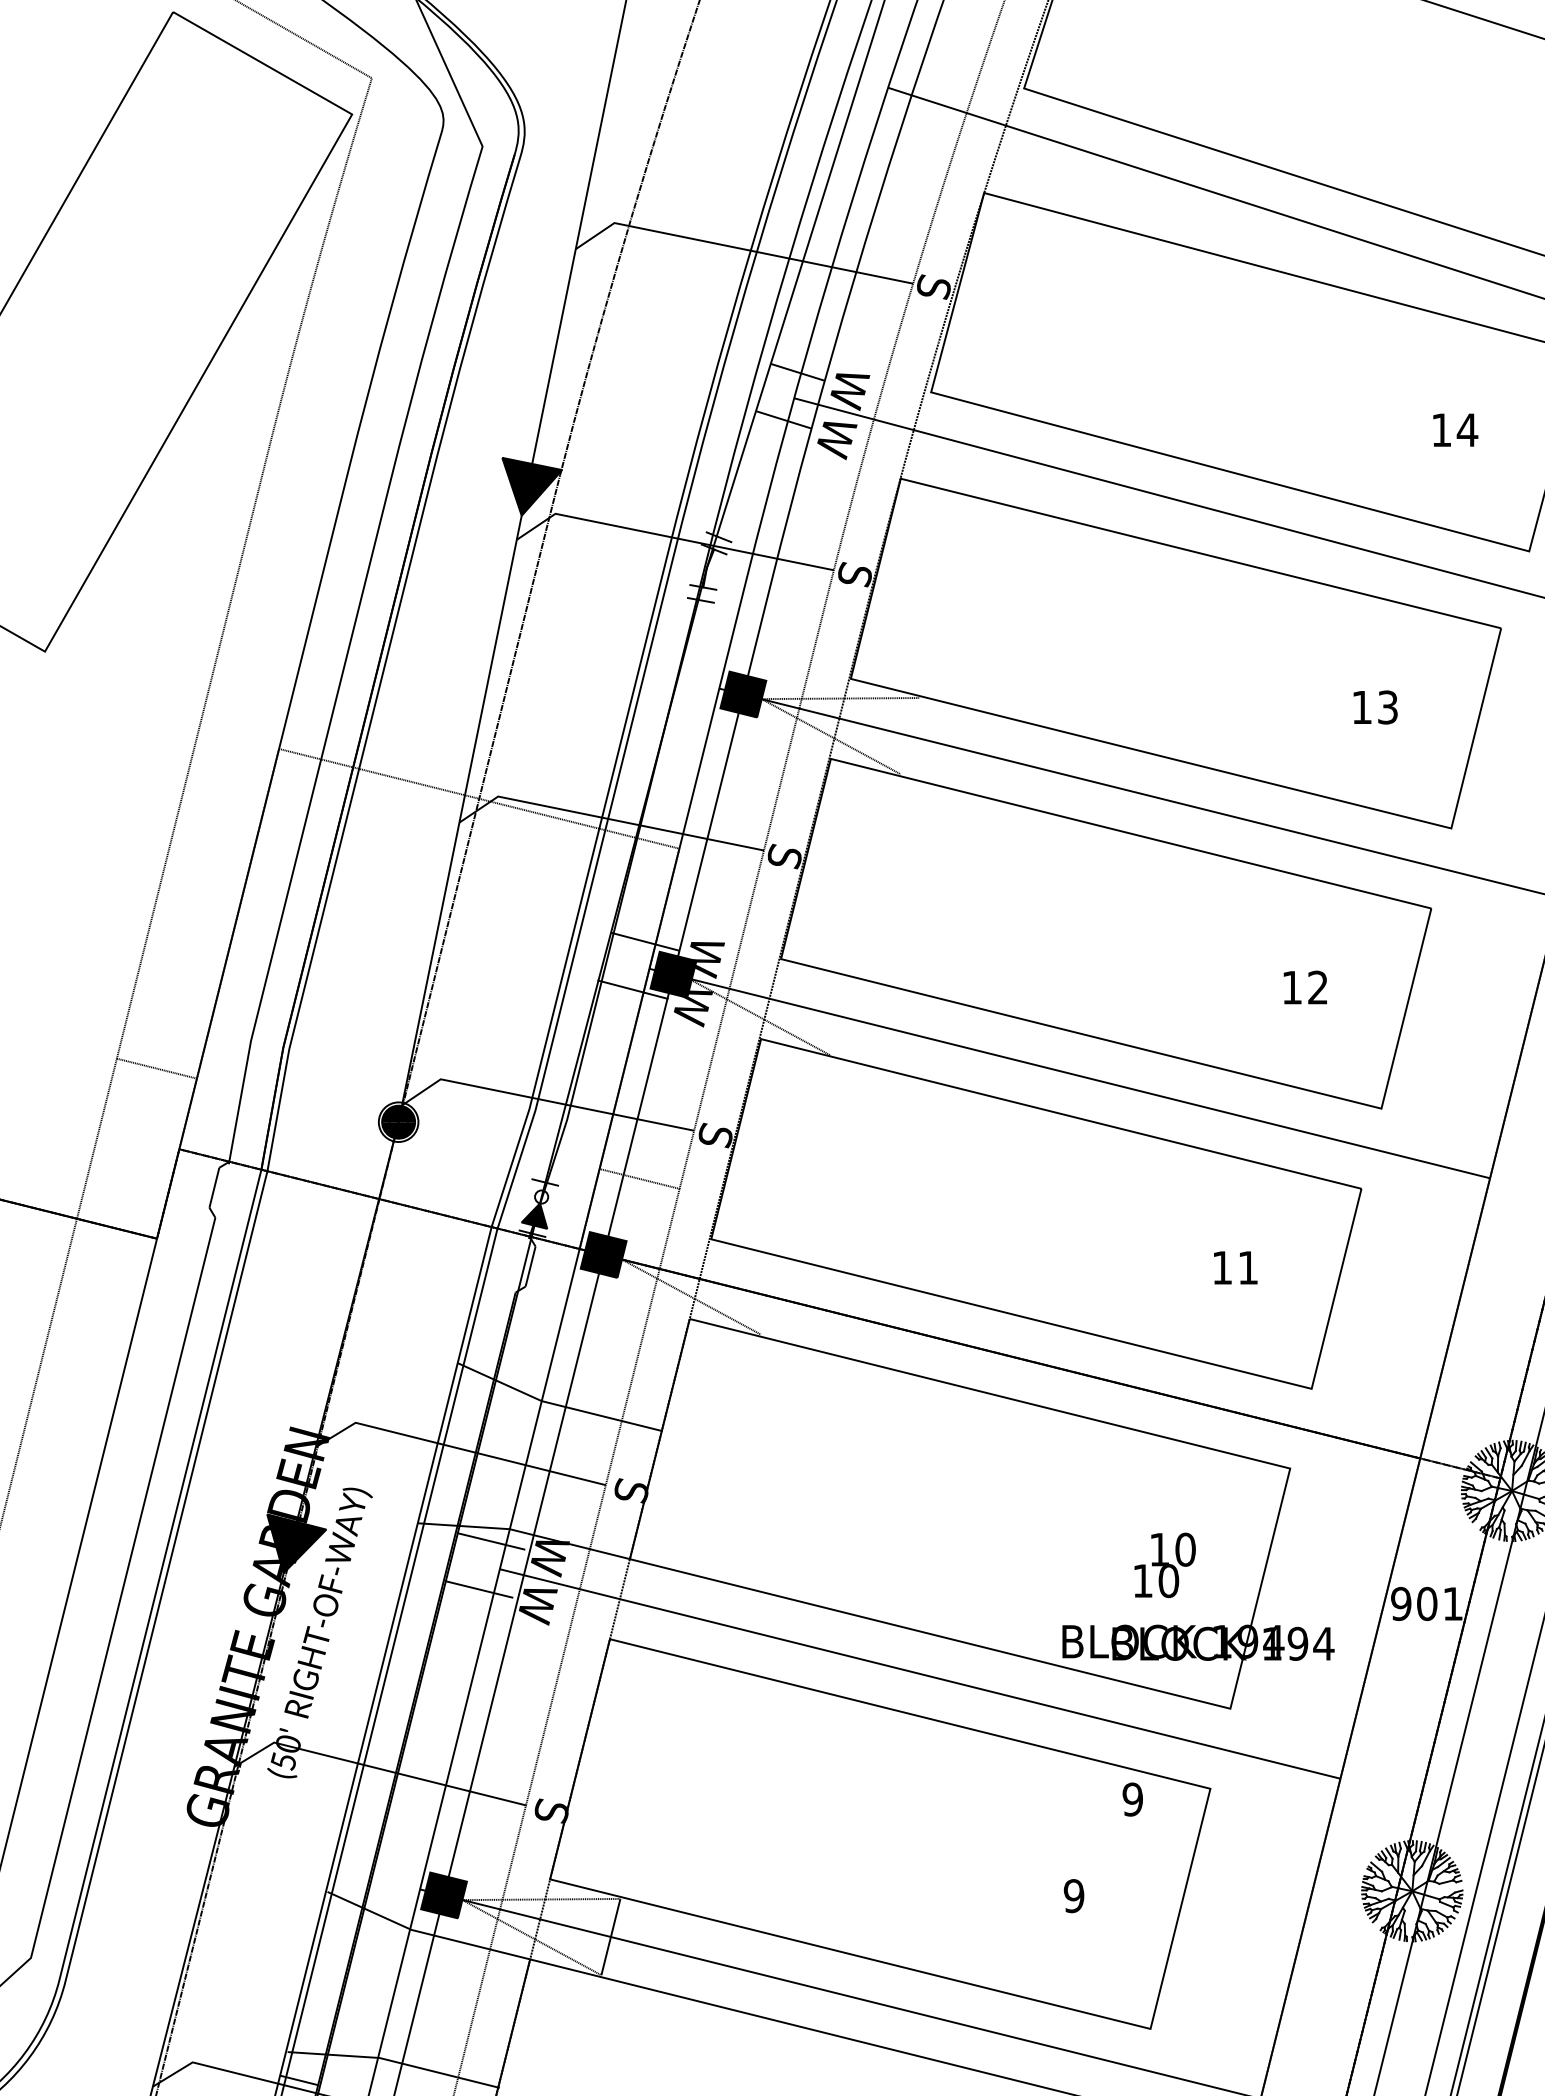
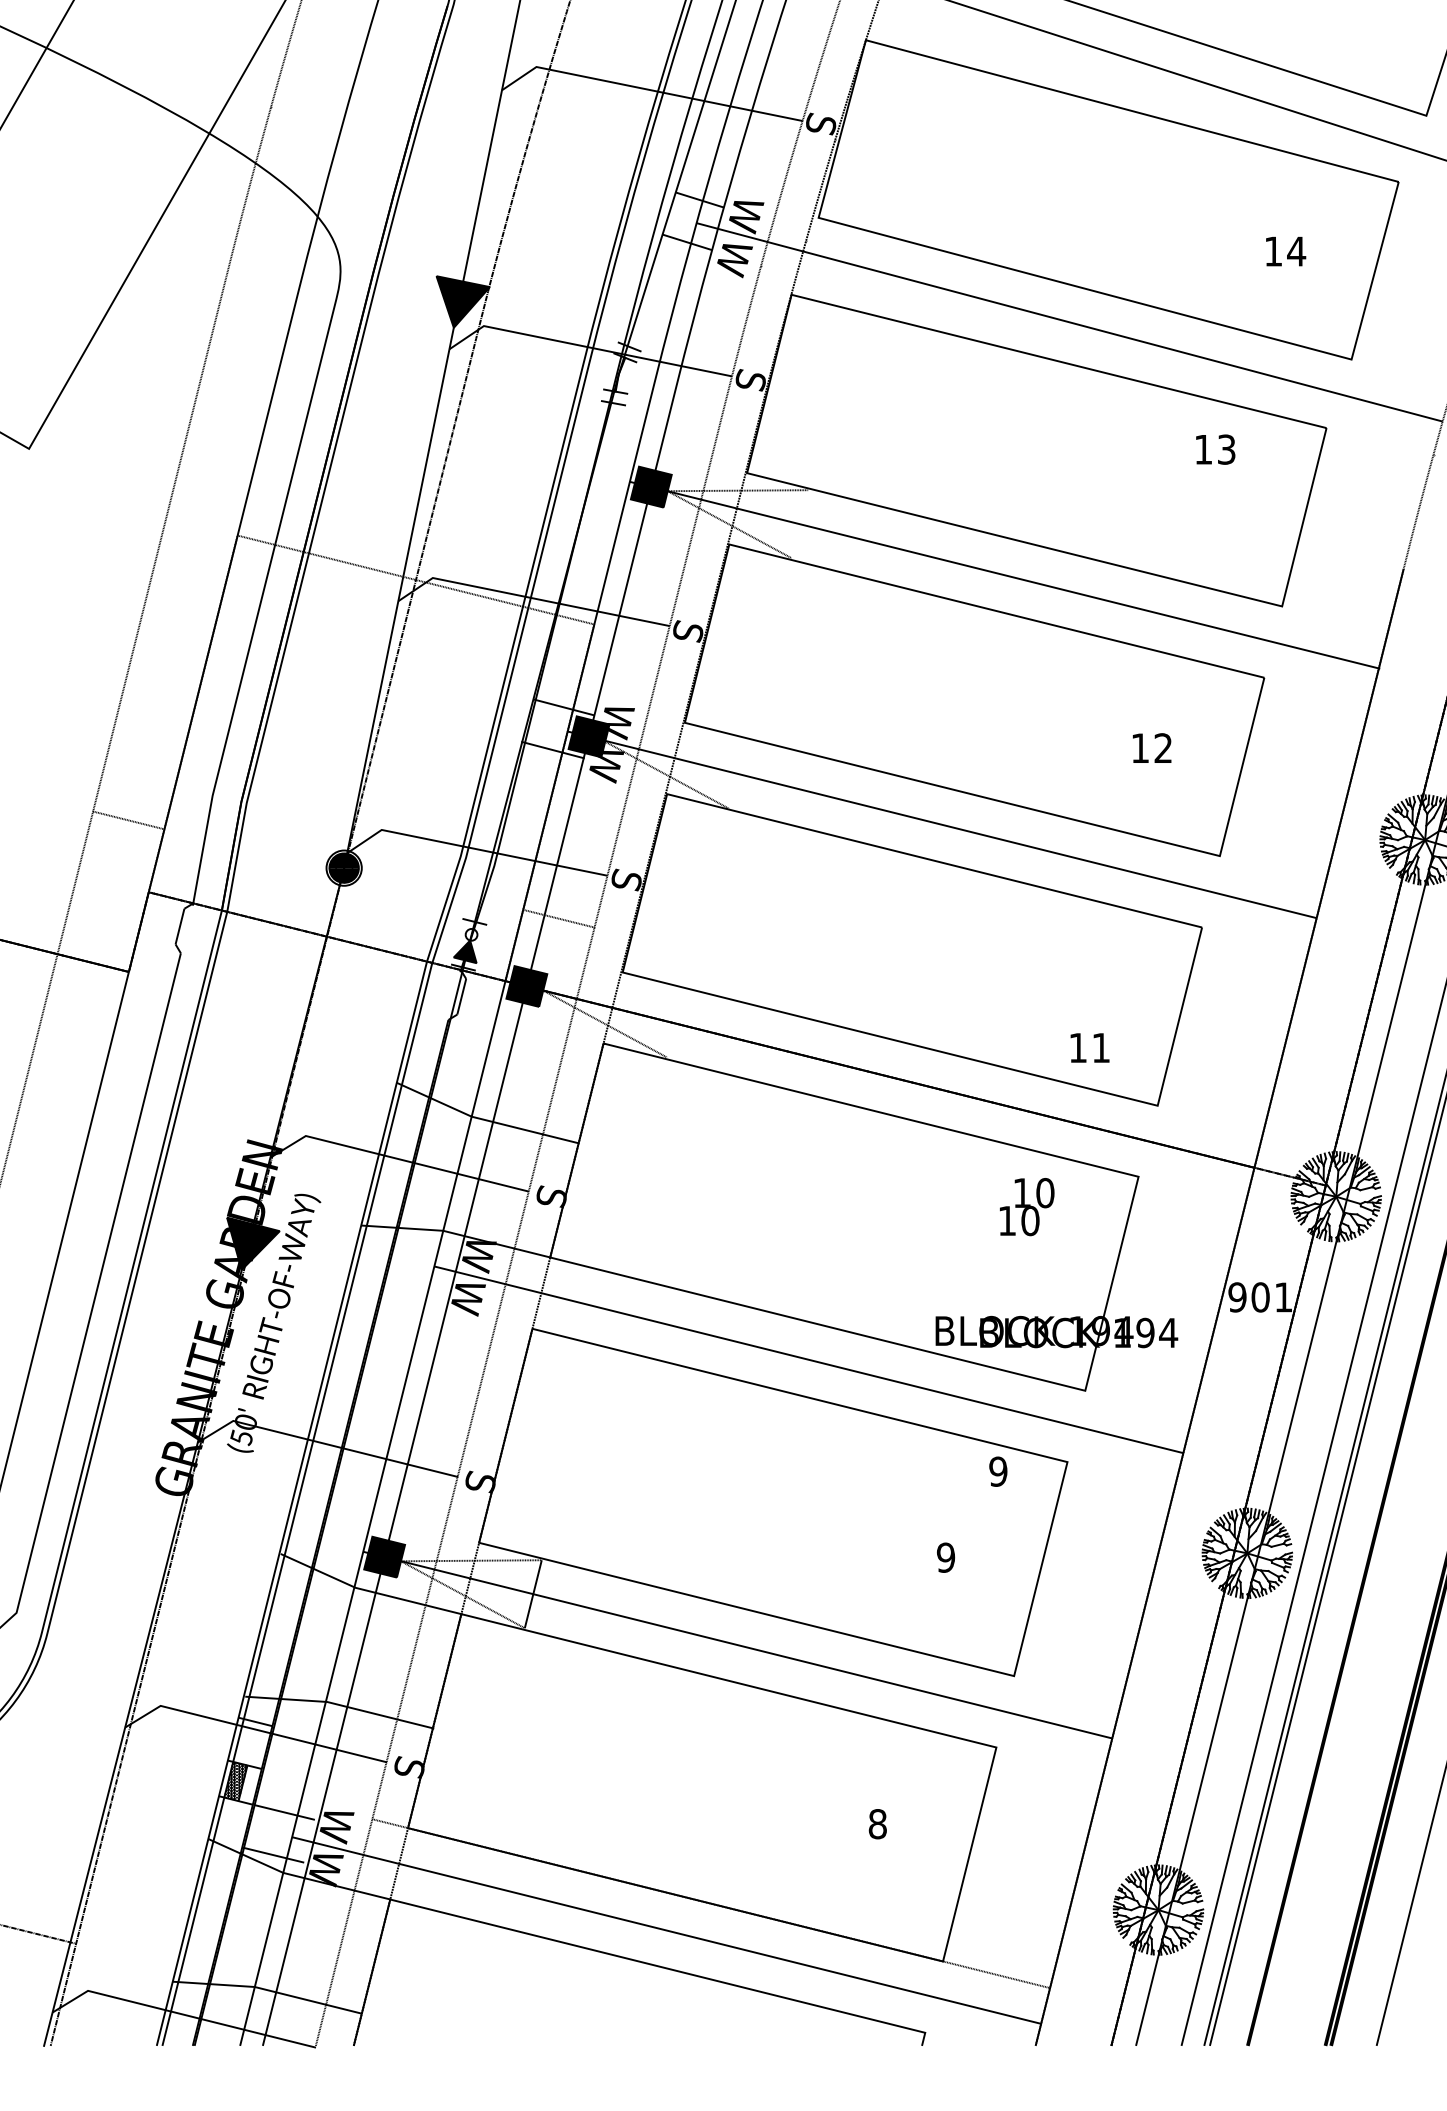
text: (1375, 707) -> (1215, 449), moved
text: (1235, 1267) -> (1089, 1047), moved
line: (491, 1541) -> (426, 1241), removed
text: (1165, 1565) -> (1027, 1207), moved
line: (478, 1589) -> (415, 1284), removed

